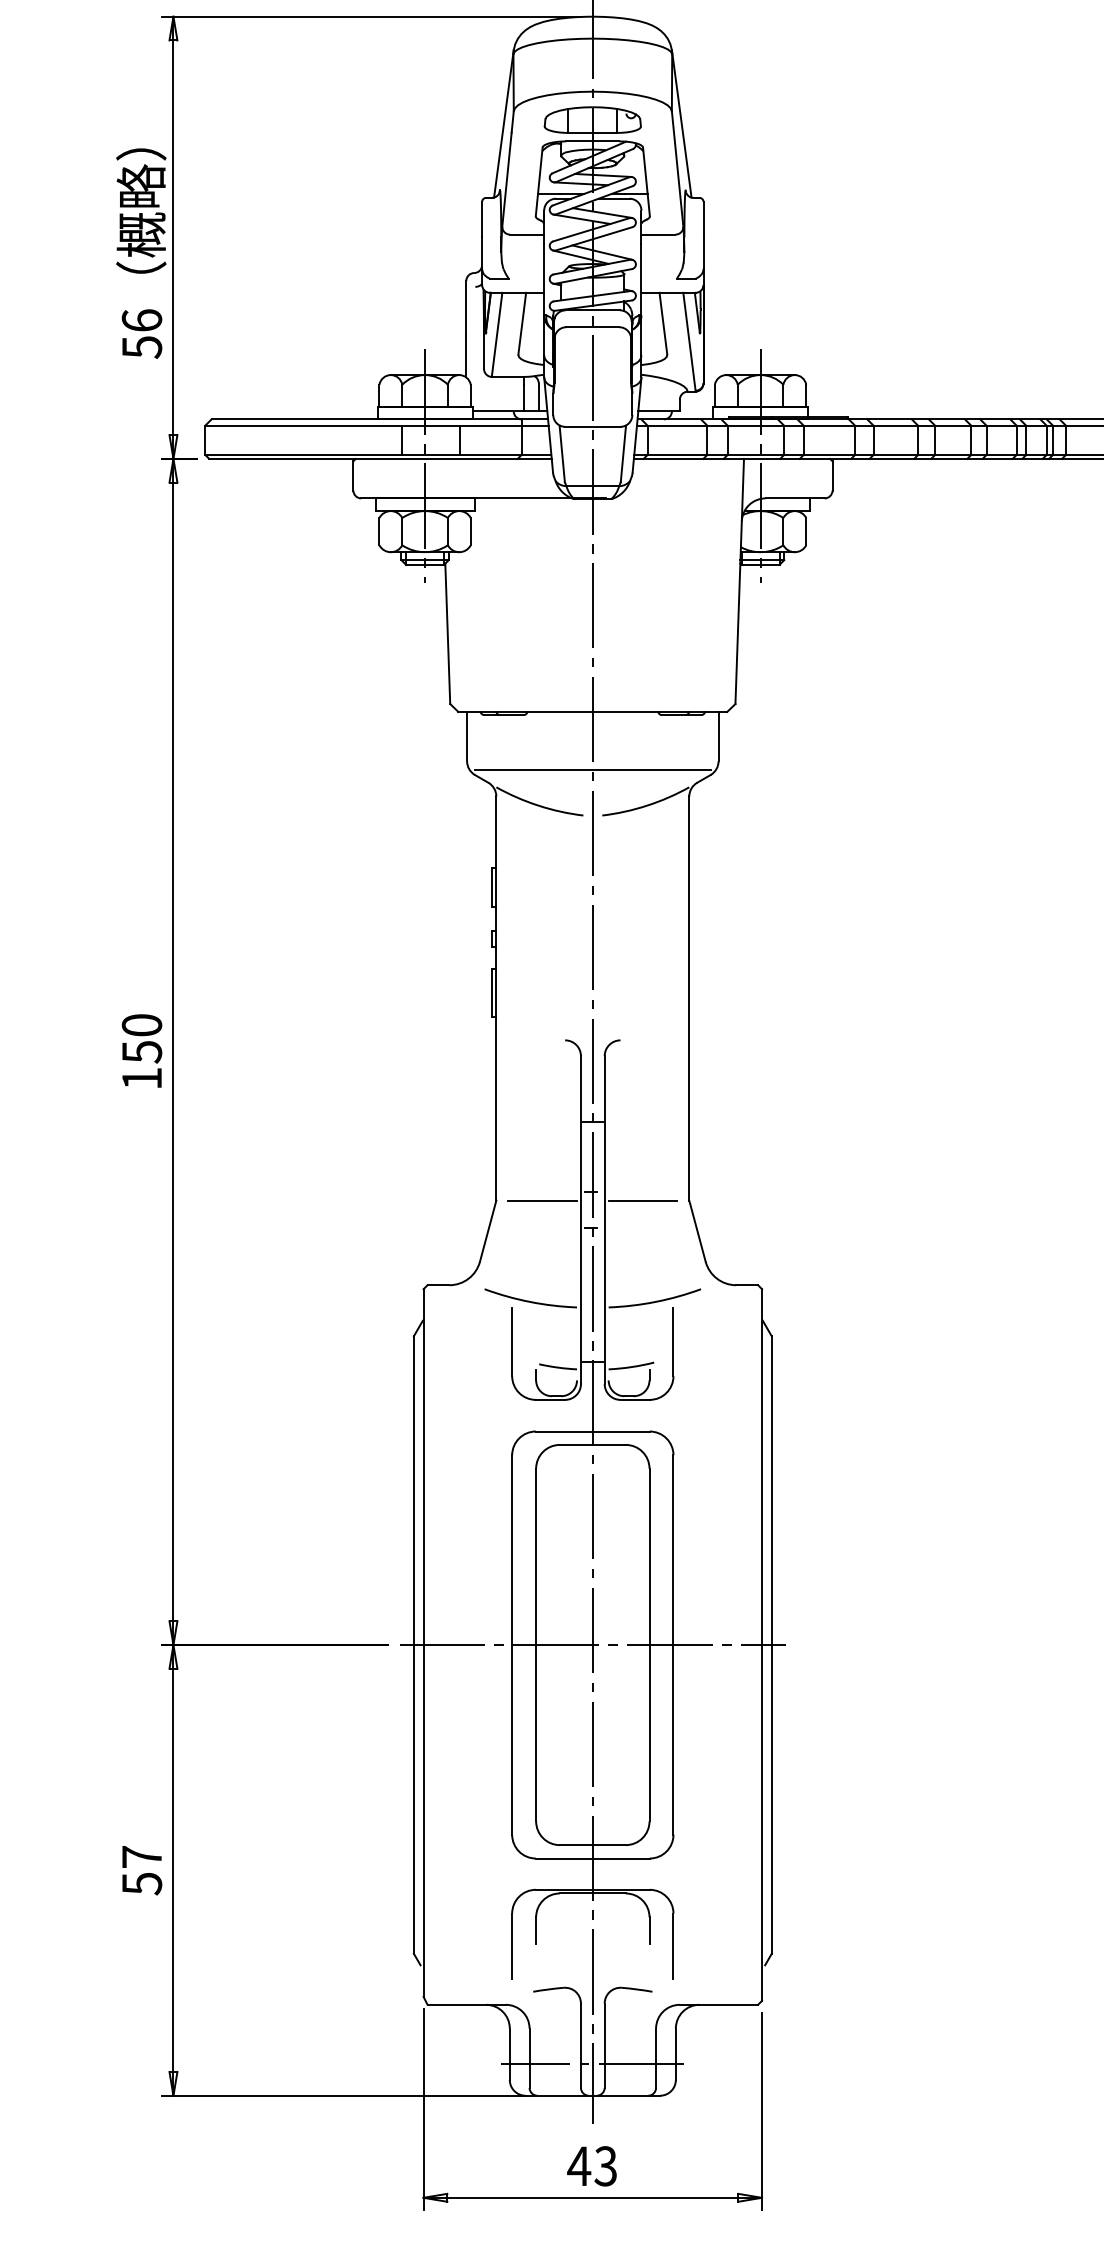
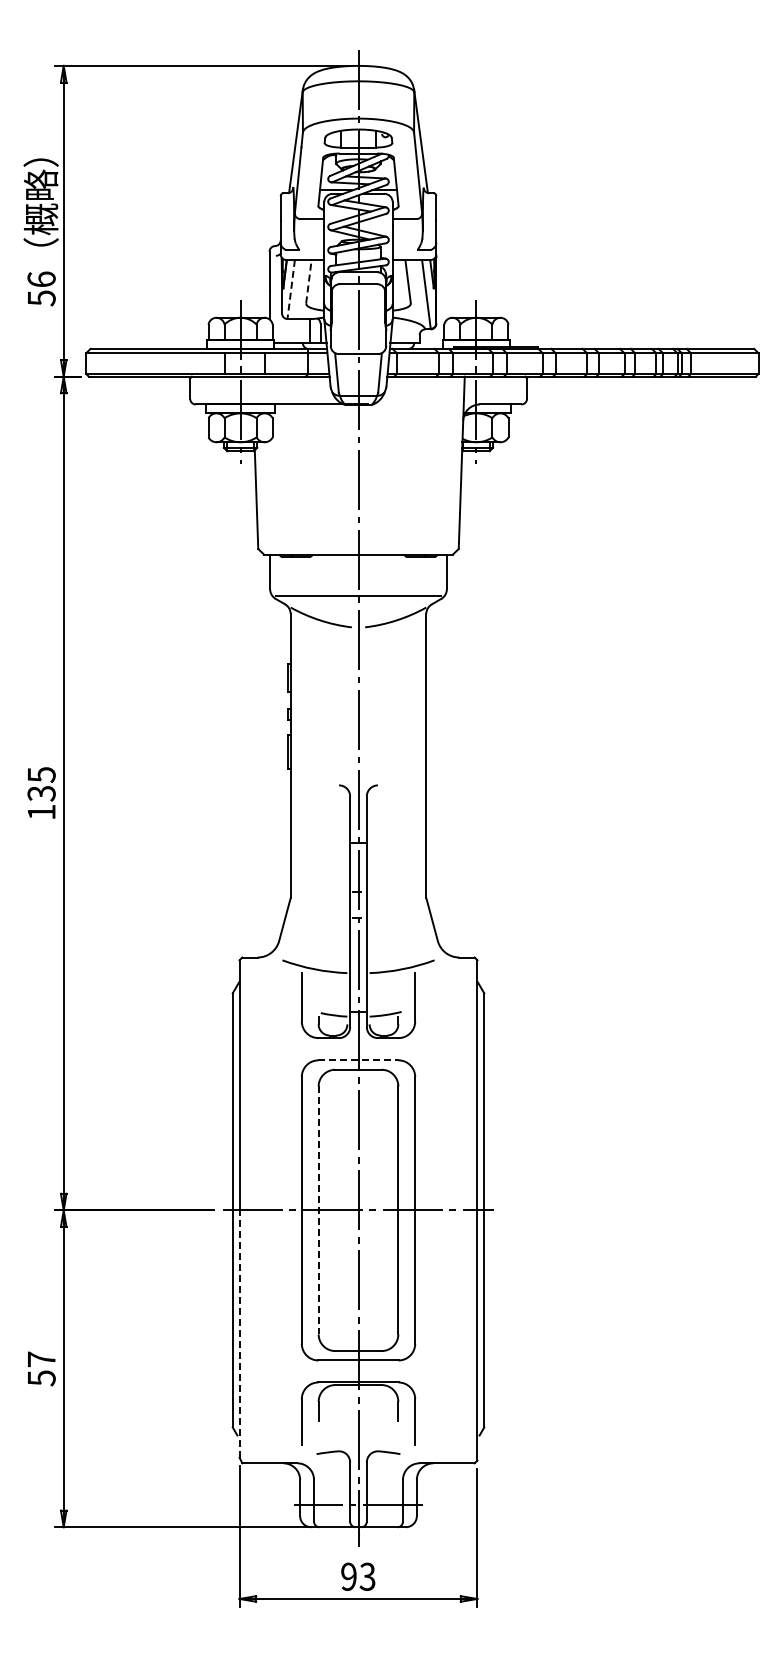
line: (521, 323) -> (308, 281), solid -> dashed
line: (497, 334) -> (291, 289), solid -> dashed
text: (141, 1039) -> (41, 784), 150 -> 135
line: (543, 1201) -> (323, 898), removed
line: (642, 1201) -> (393, 898), removed
line: (594, 1431) -> (359, 1060), solid -> dashed
line: (535, 1645) -> (318, 1210), solid -> dashed
line: (423, 1821) -> (239, 1334), solid -> dashed
text: (578, 2165) -> (348, 1576), 43 -> 93

